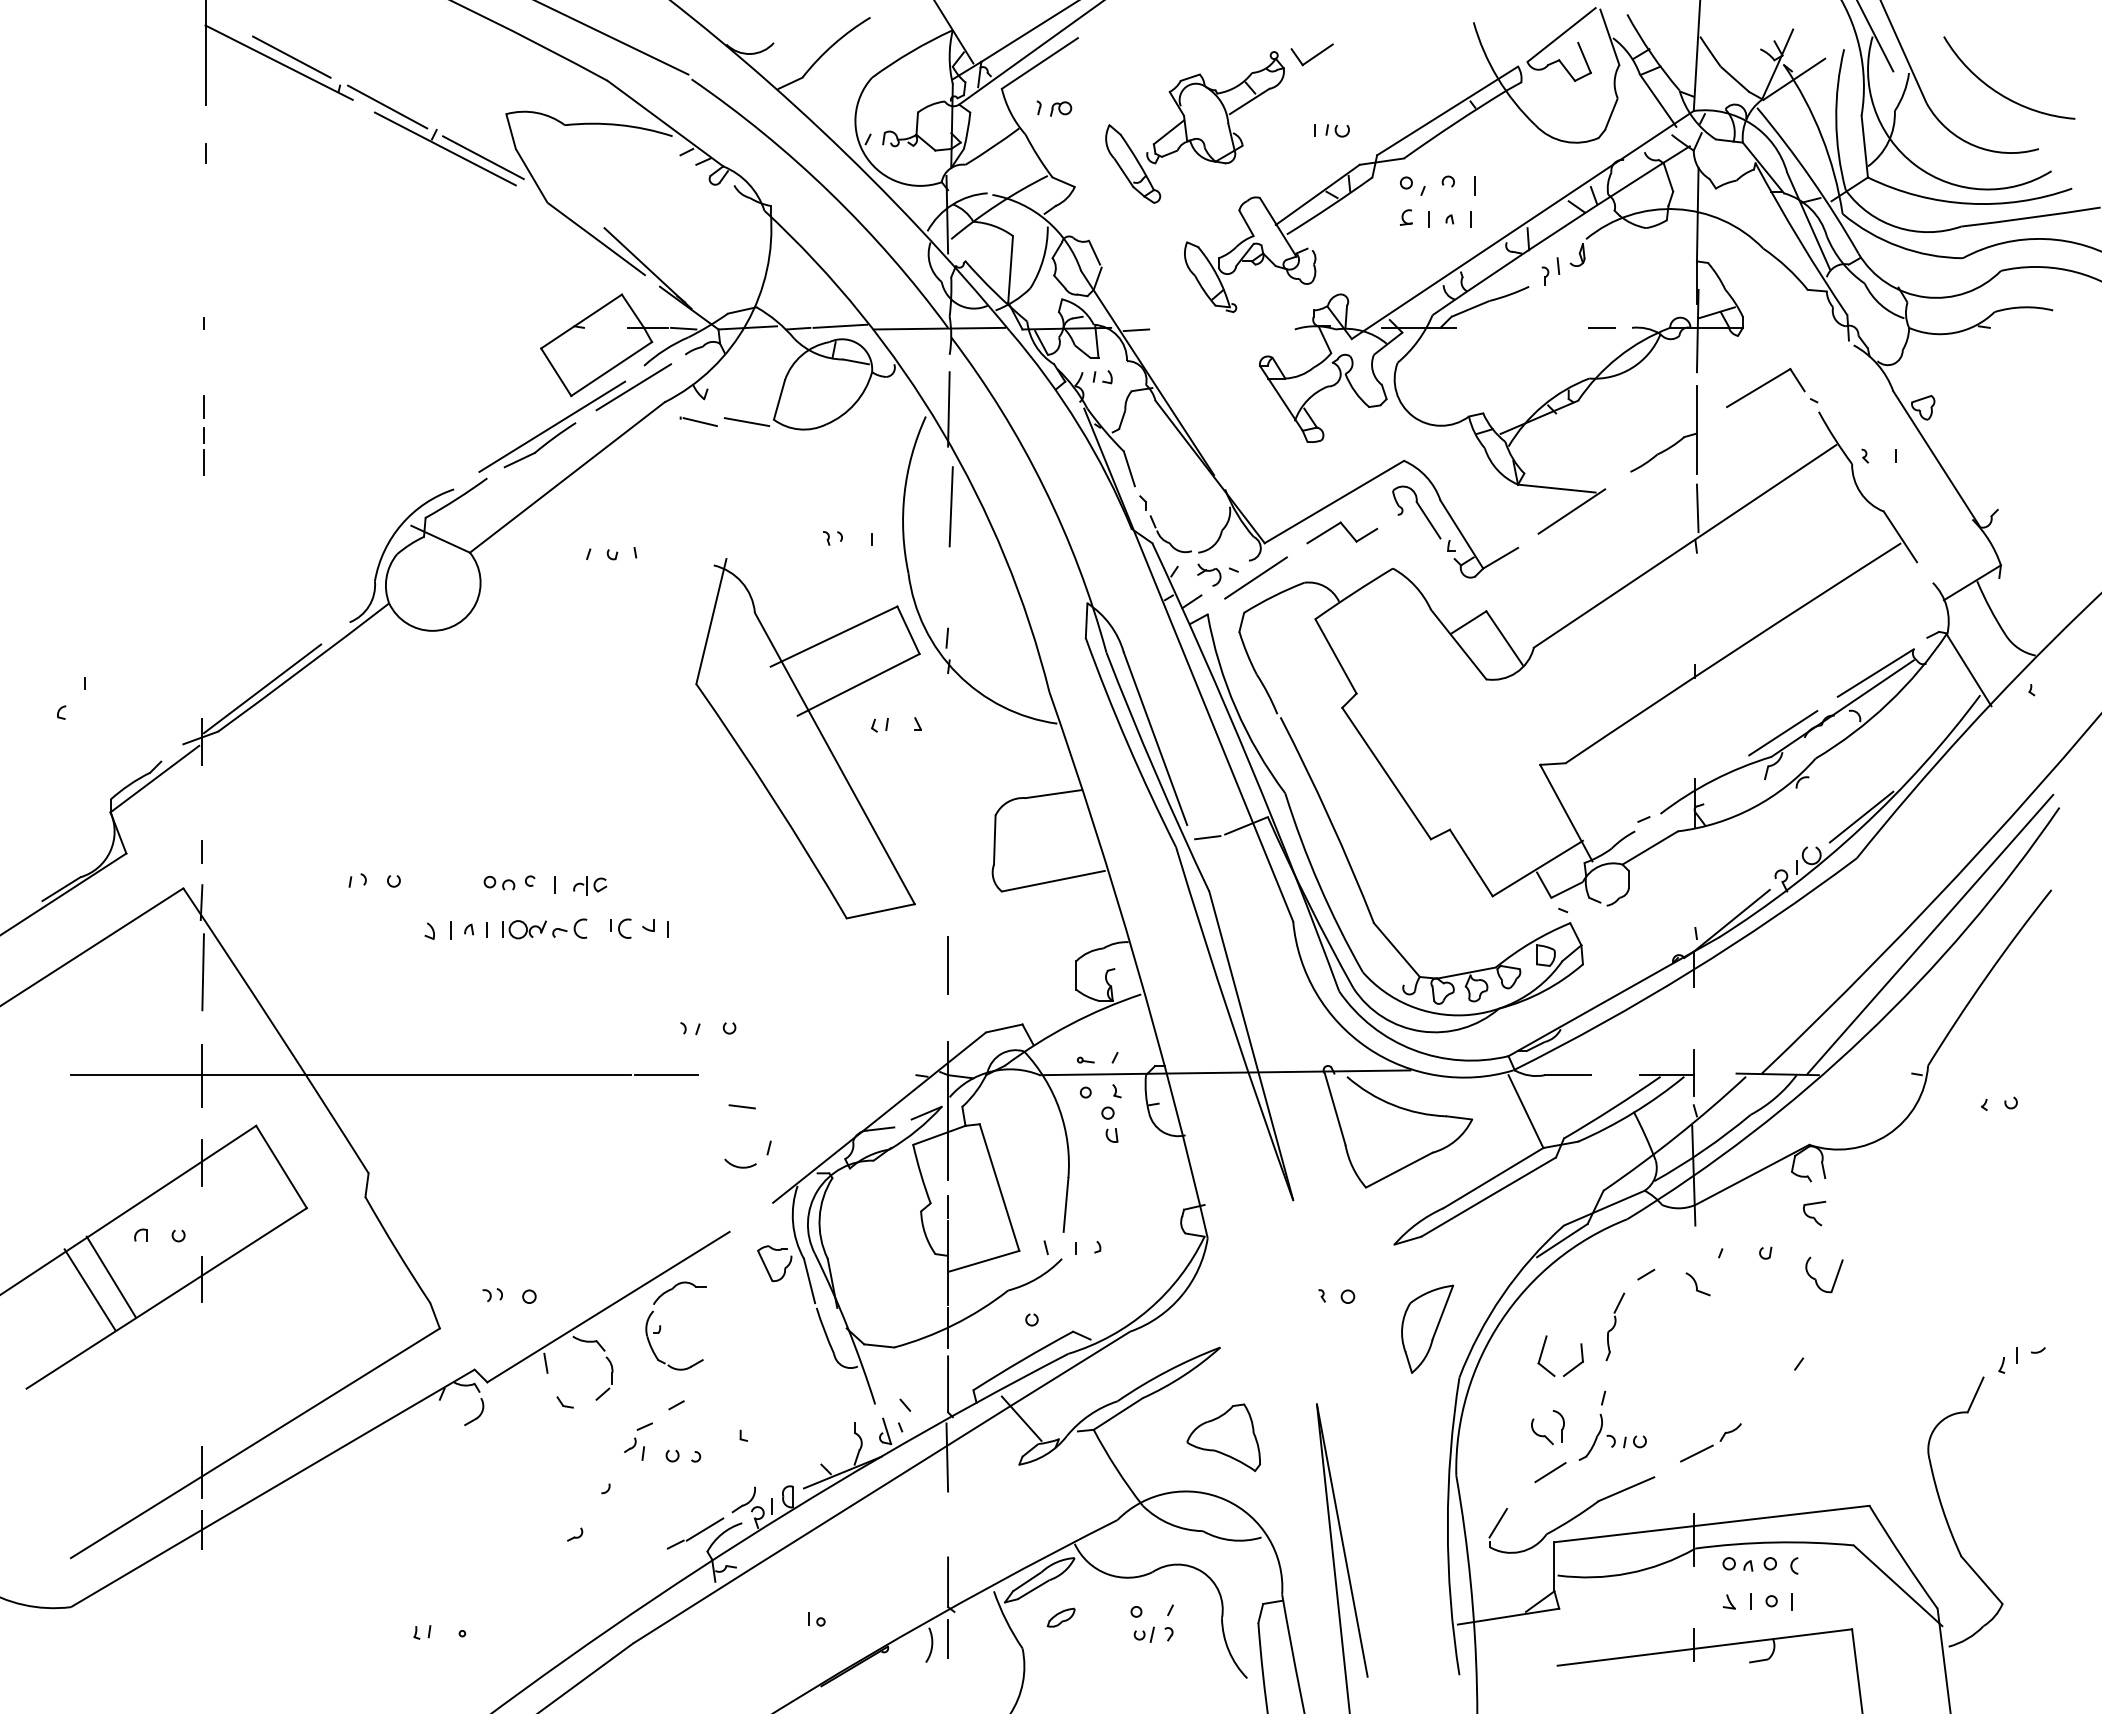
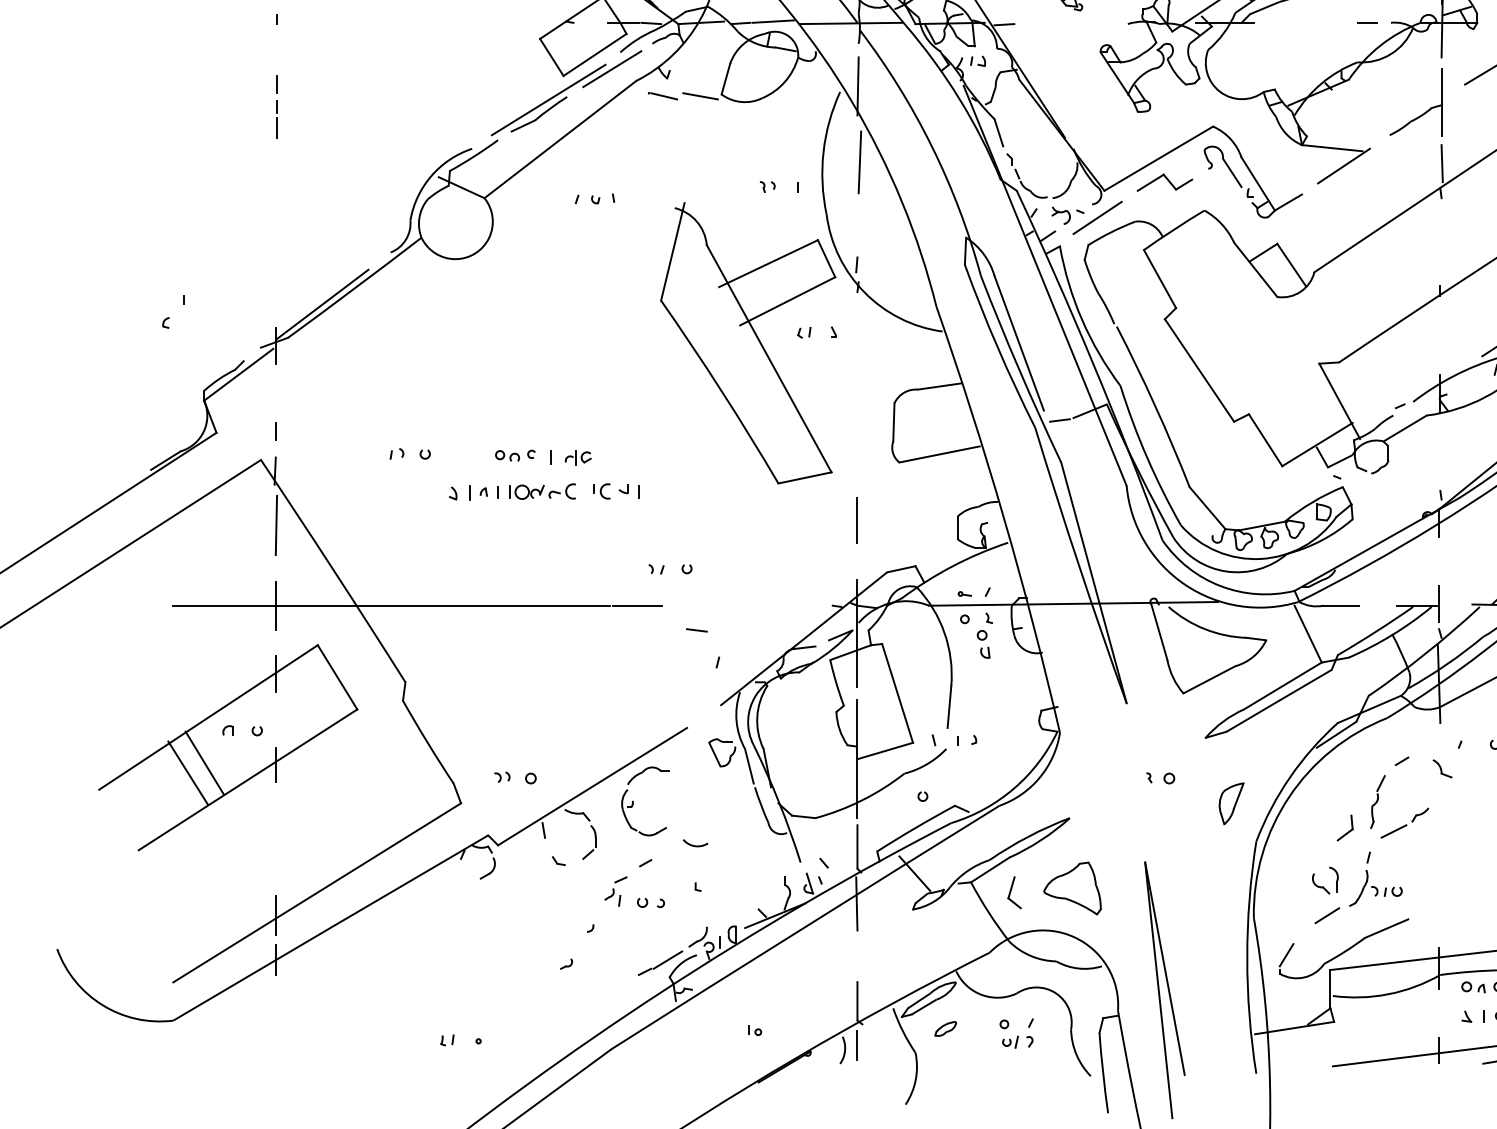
arc: (740, 1166) -> (695, 845), moved
part: (1427, 1328) -> (1231, 803), size x0.6
part: (1546, 1356) -> (1014, 893), moved
part: (1710, 1442) -> (1404, 822), moved

